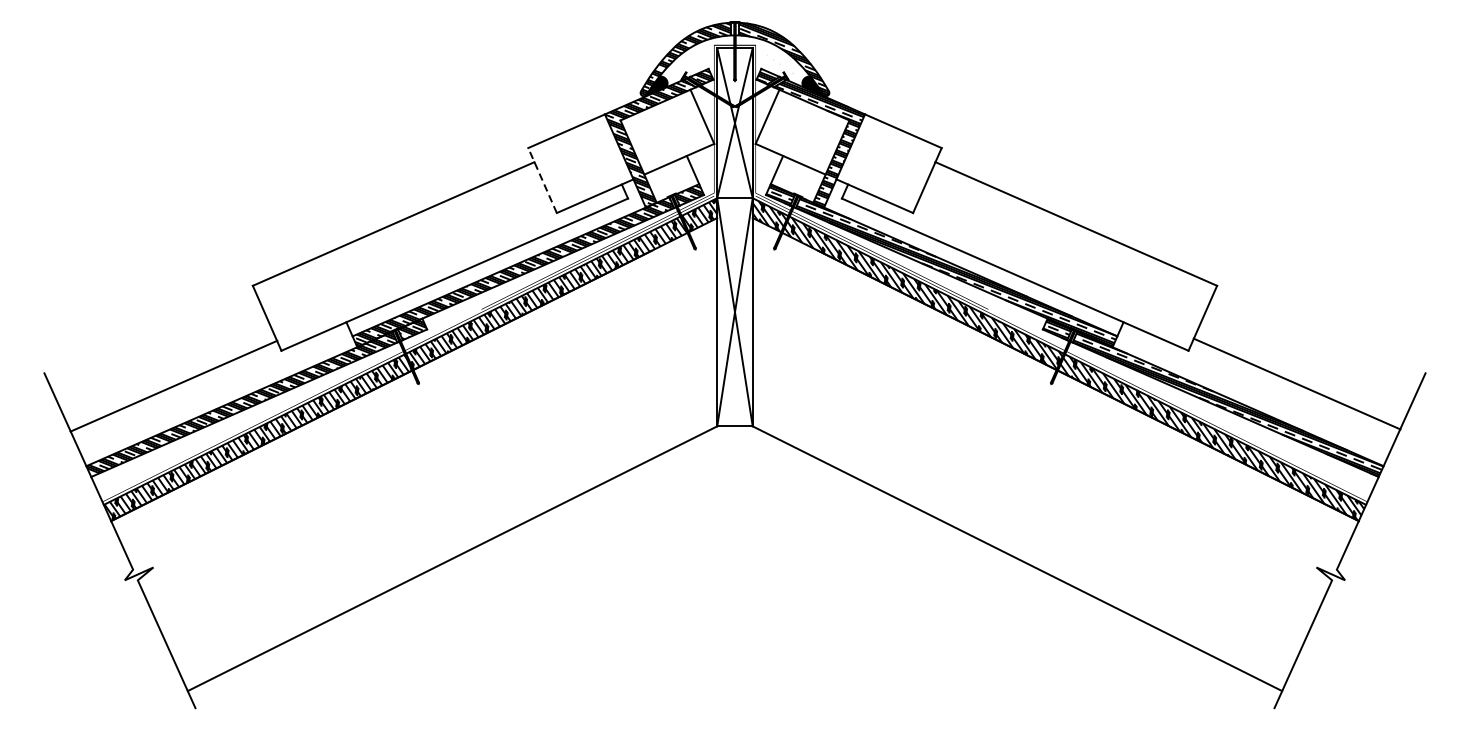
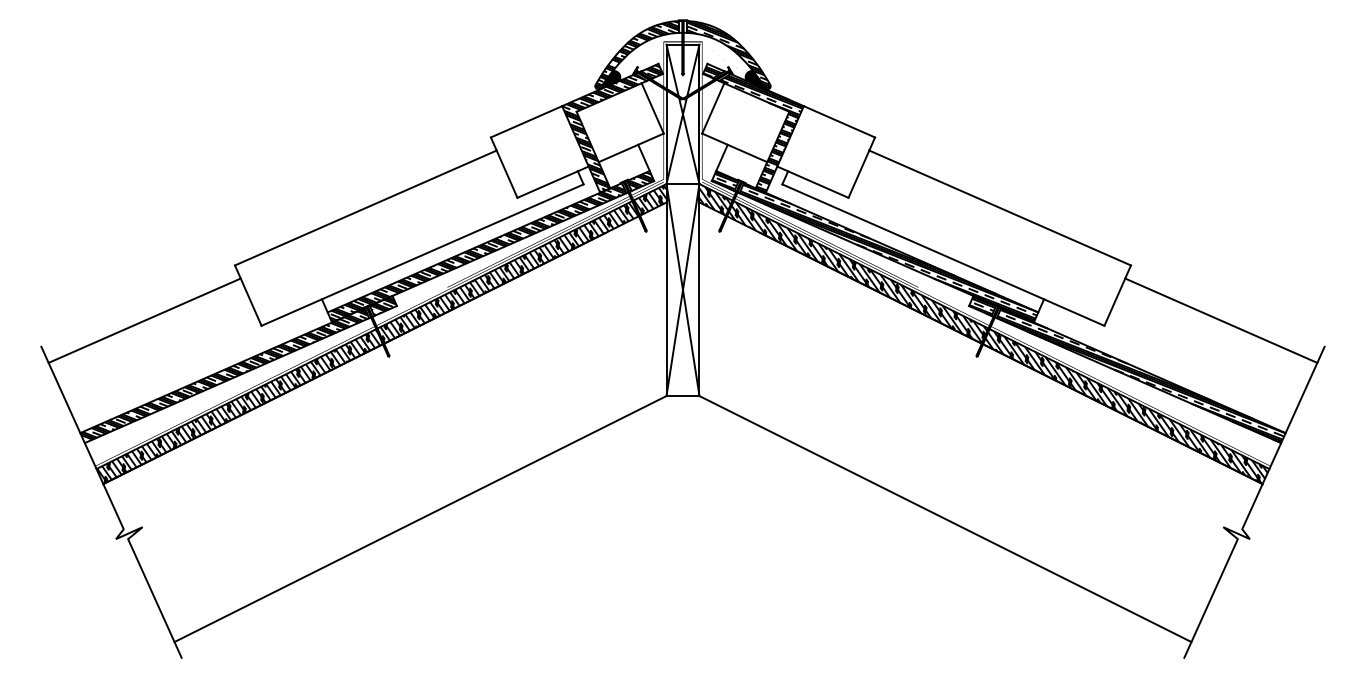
line: (542, 180) -> (504, 167), dashed -> solid
line: (1297, 383) -> (1221, 320), moved
line: (173, 385) -> (144, 320), moved

